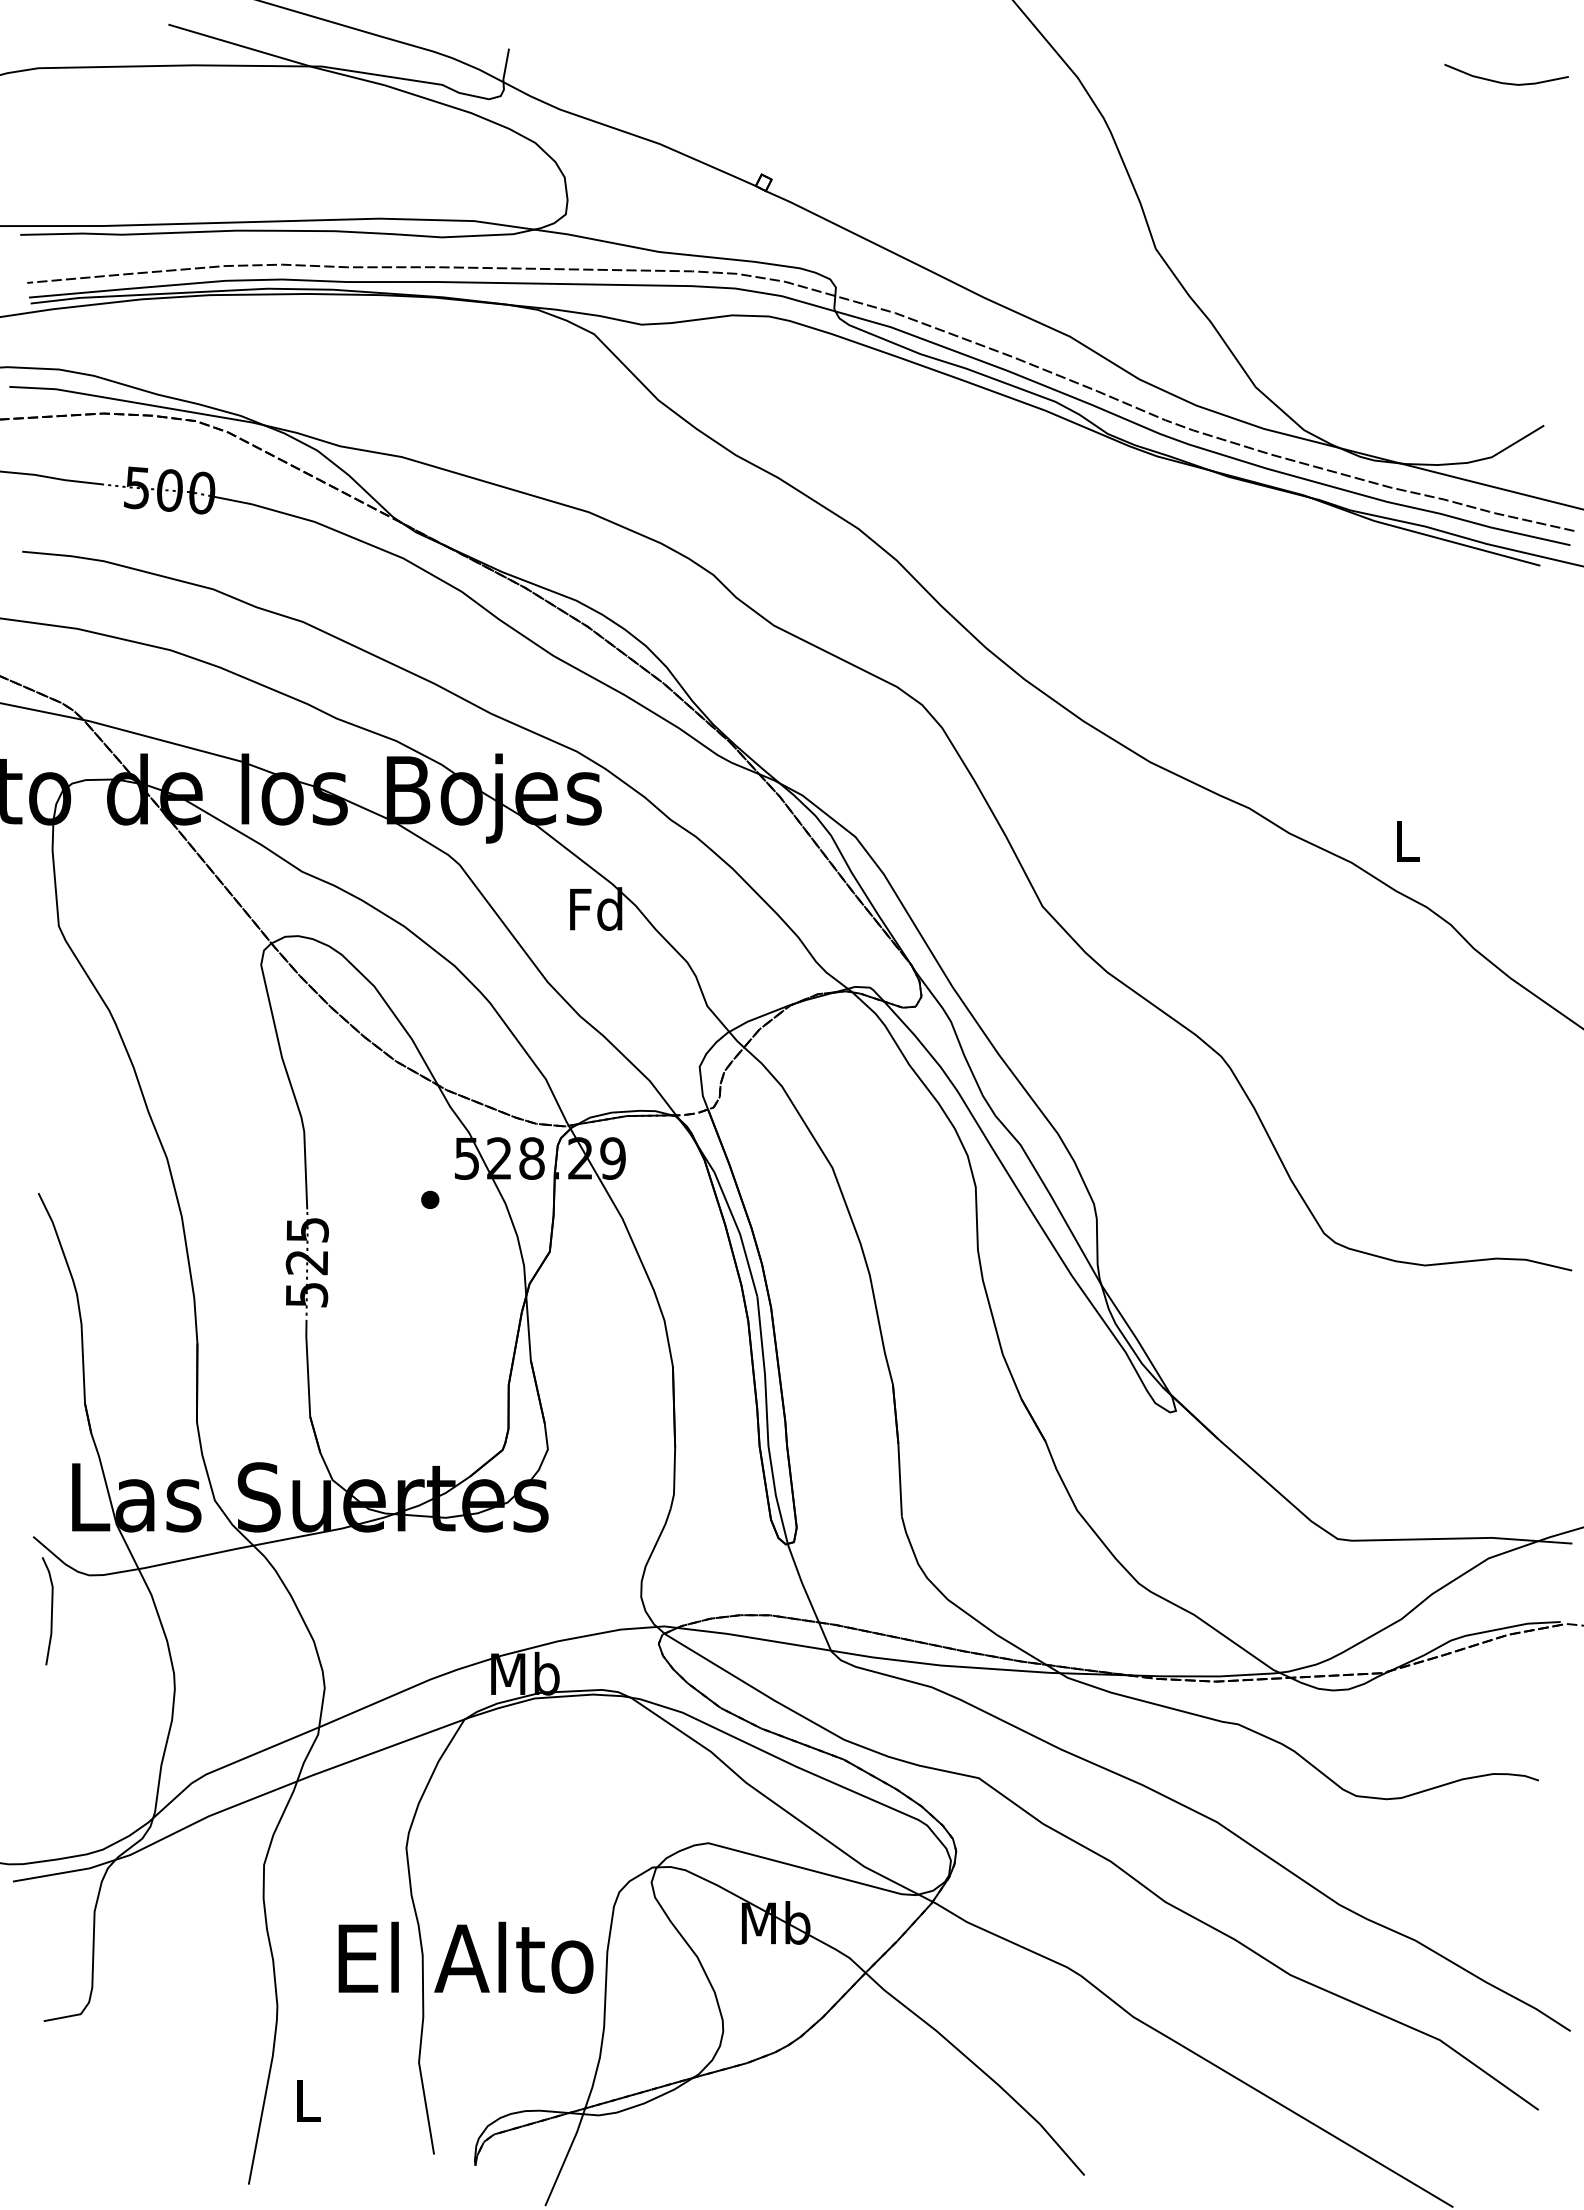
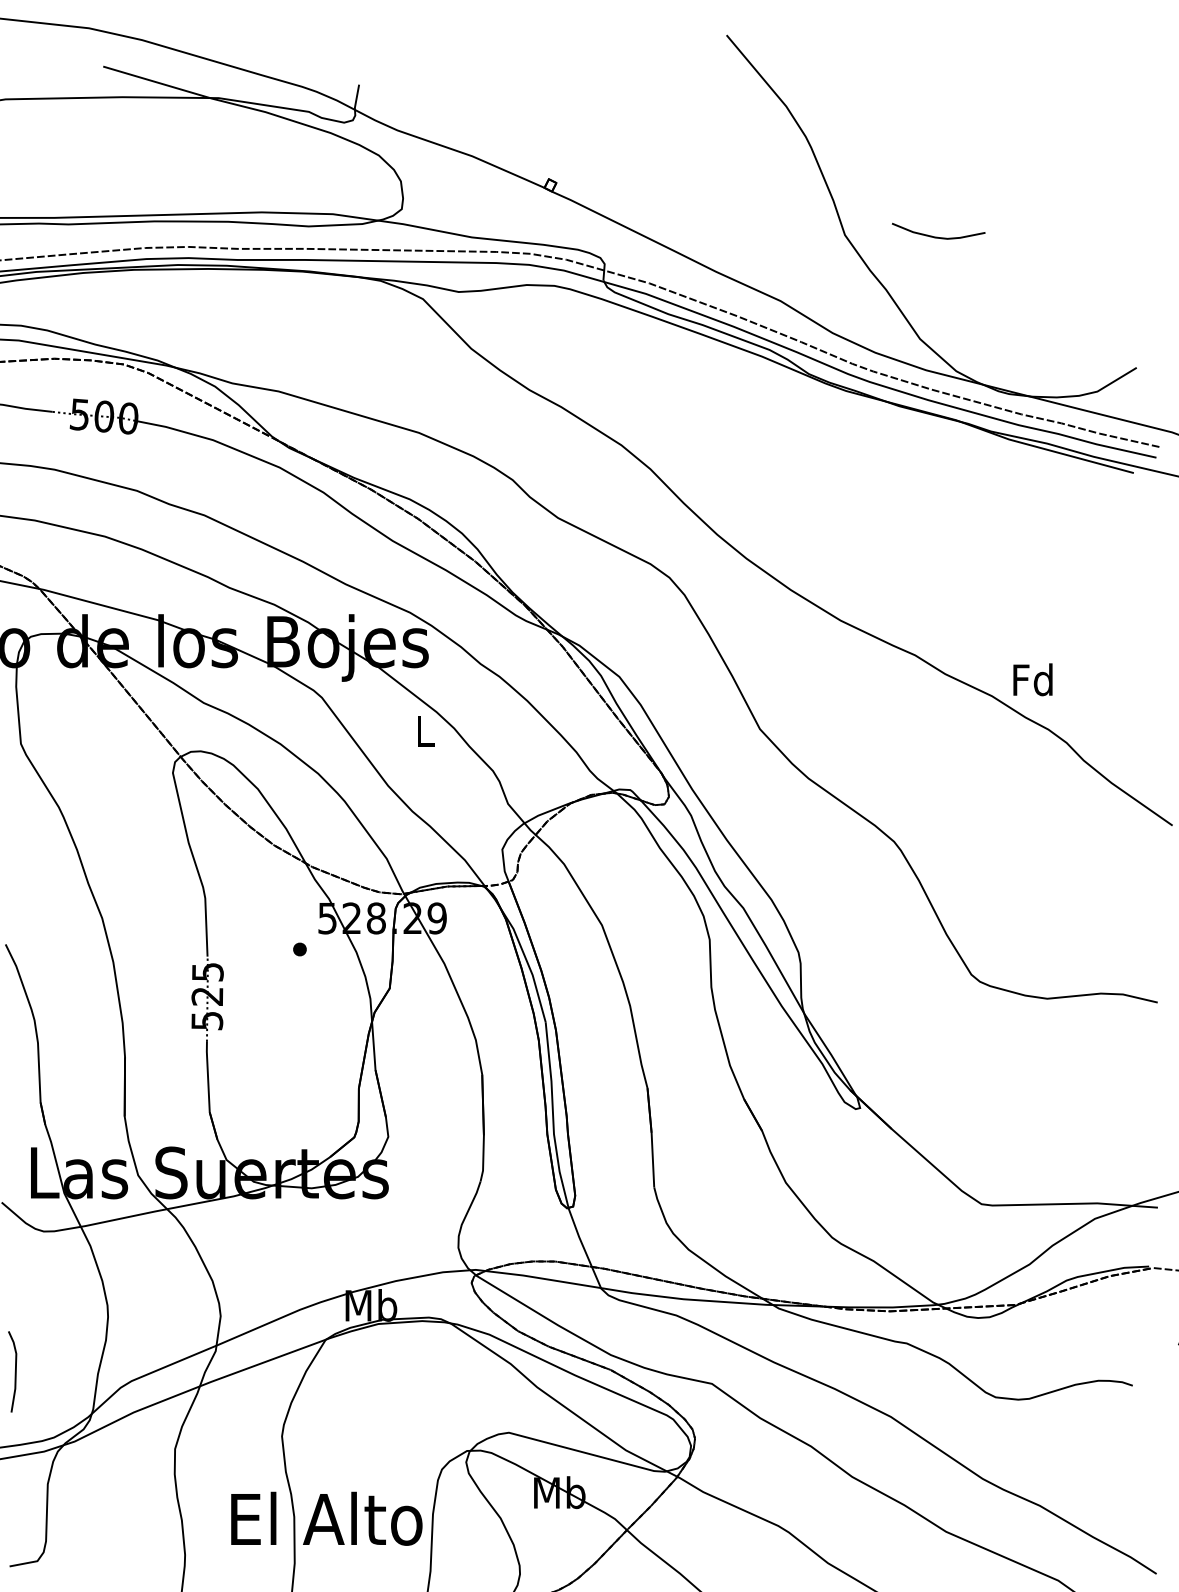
curve: (1506, 82) -> (938, 237), moved
text: (1406, 840) -> (1033, 679), L -> Fd
text: (596, 908) -> (424, 730), Fd -> L
line: (51, 1611) -> (15, 1372), moved

